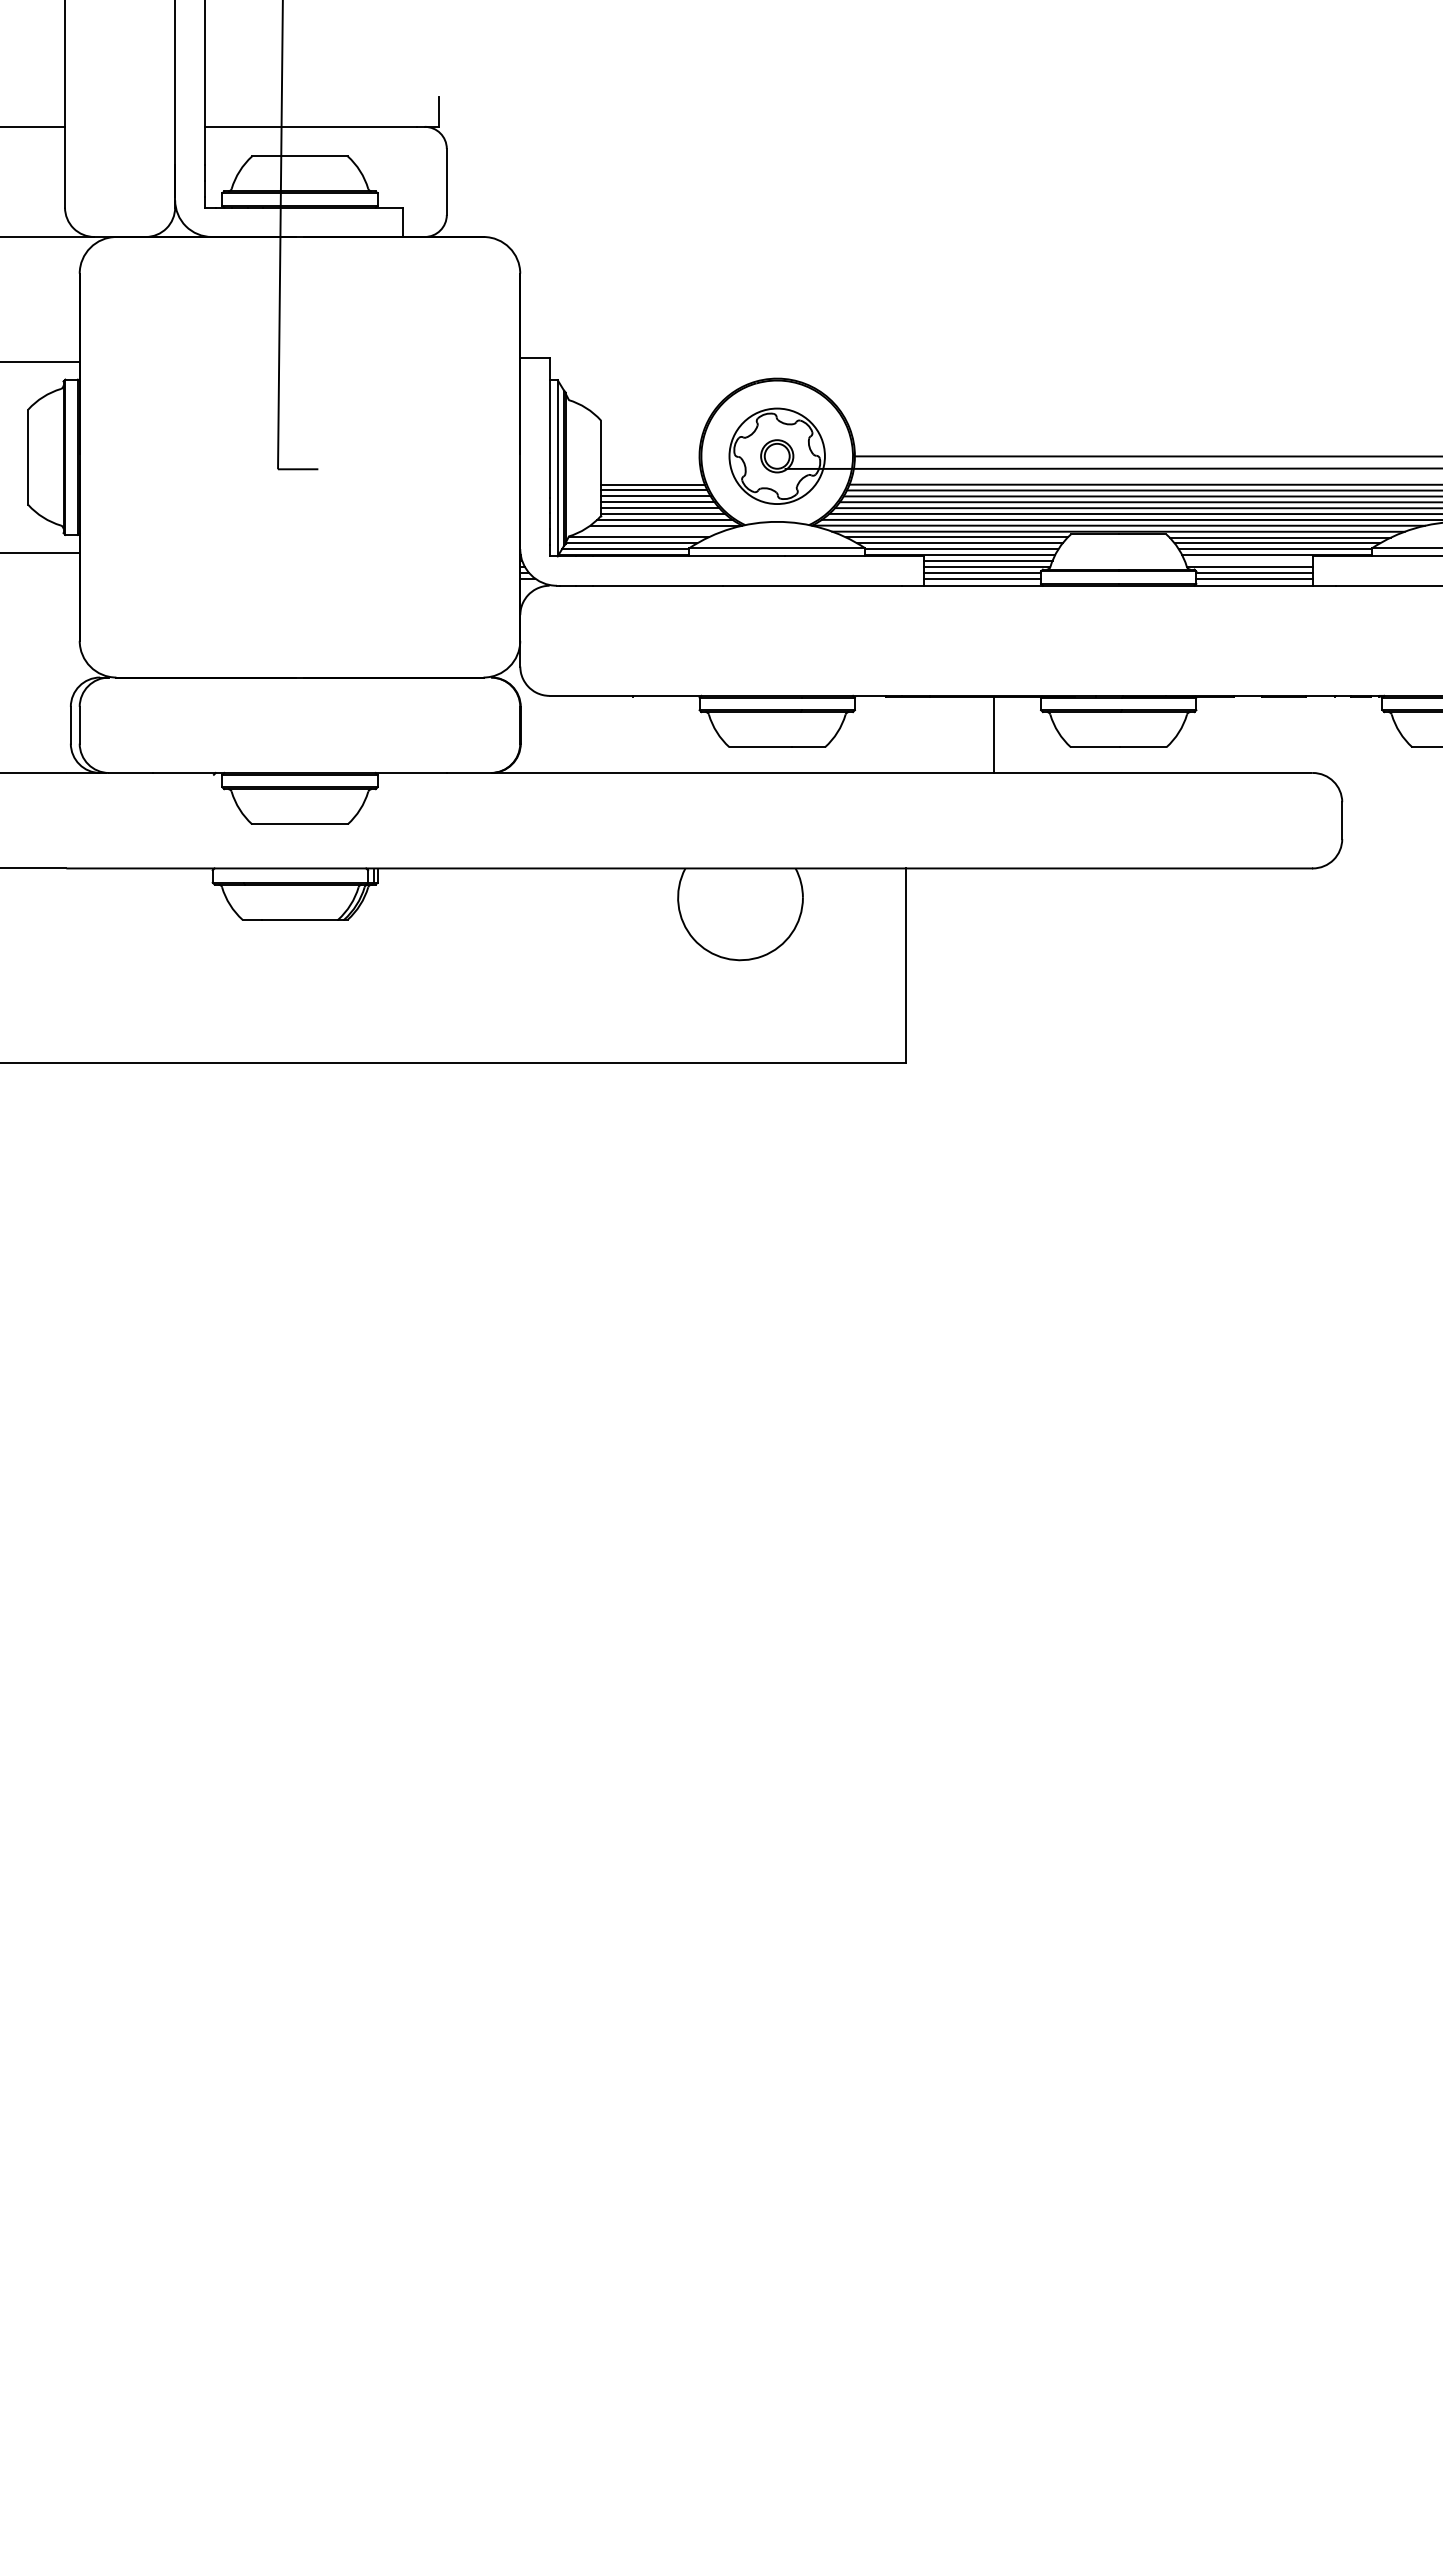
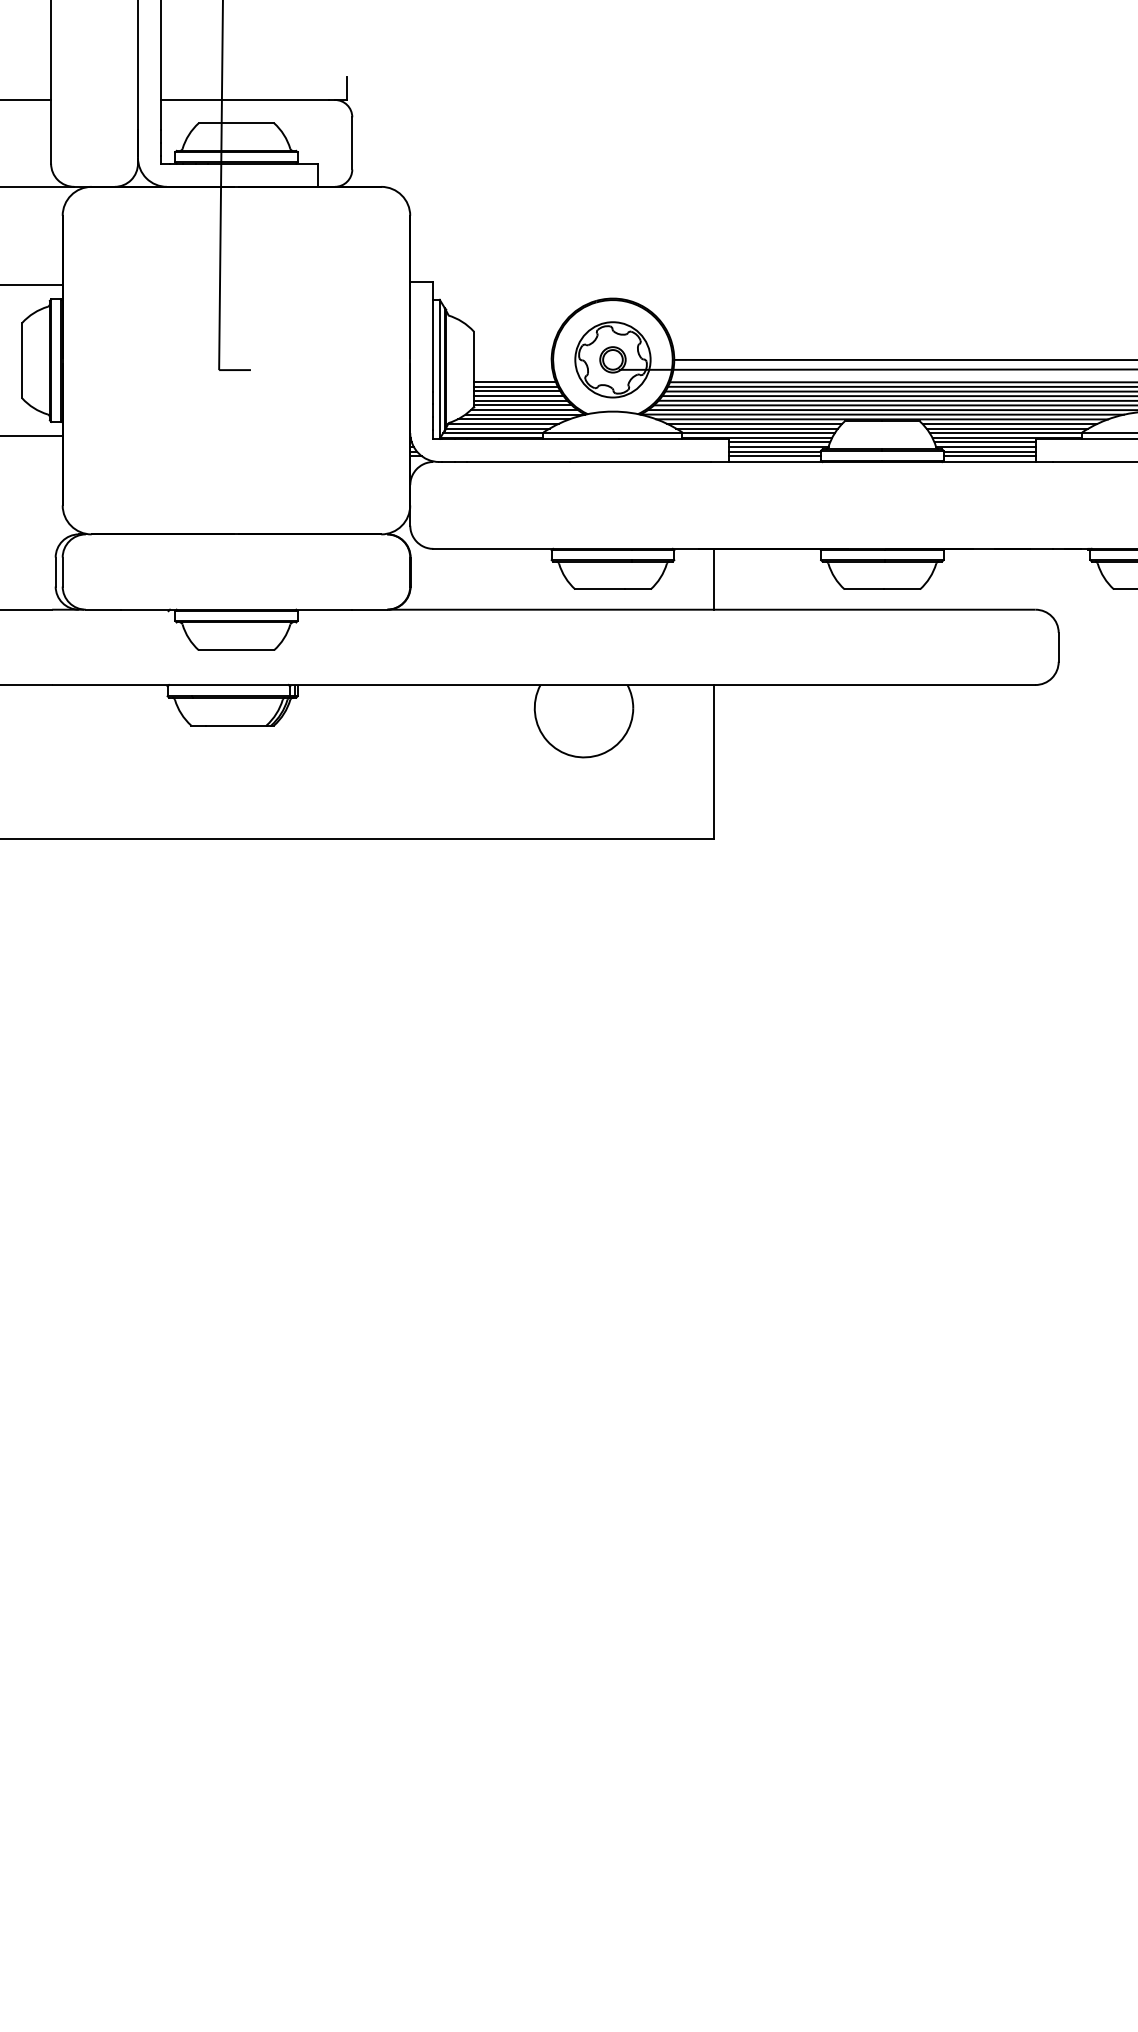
line: (651, 531) -> (513, 419), added
line: (1248, 561) -> (984, 442), added
line: (993, 734) -> (714, 579), moved

